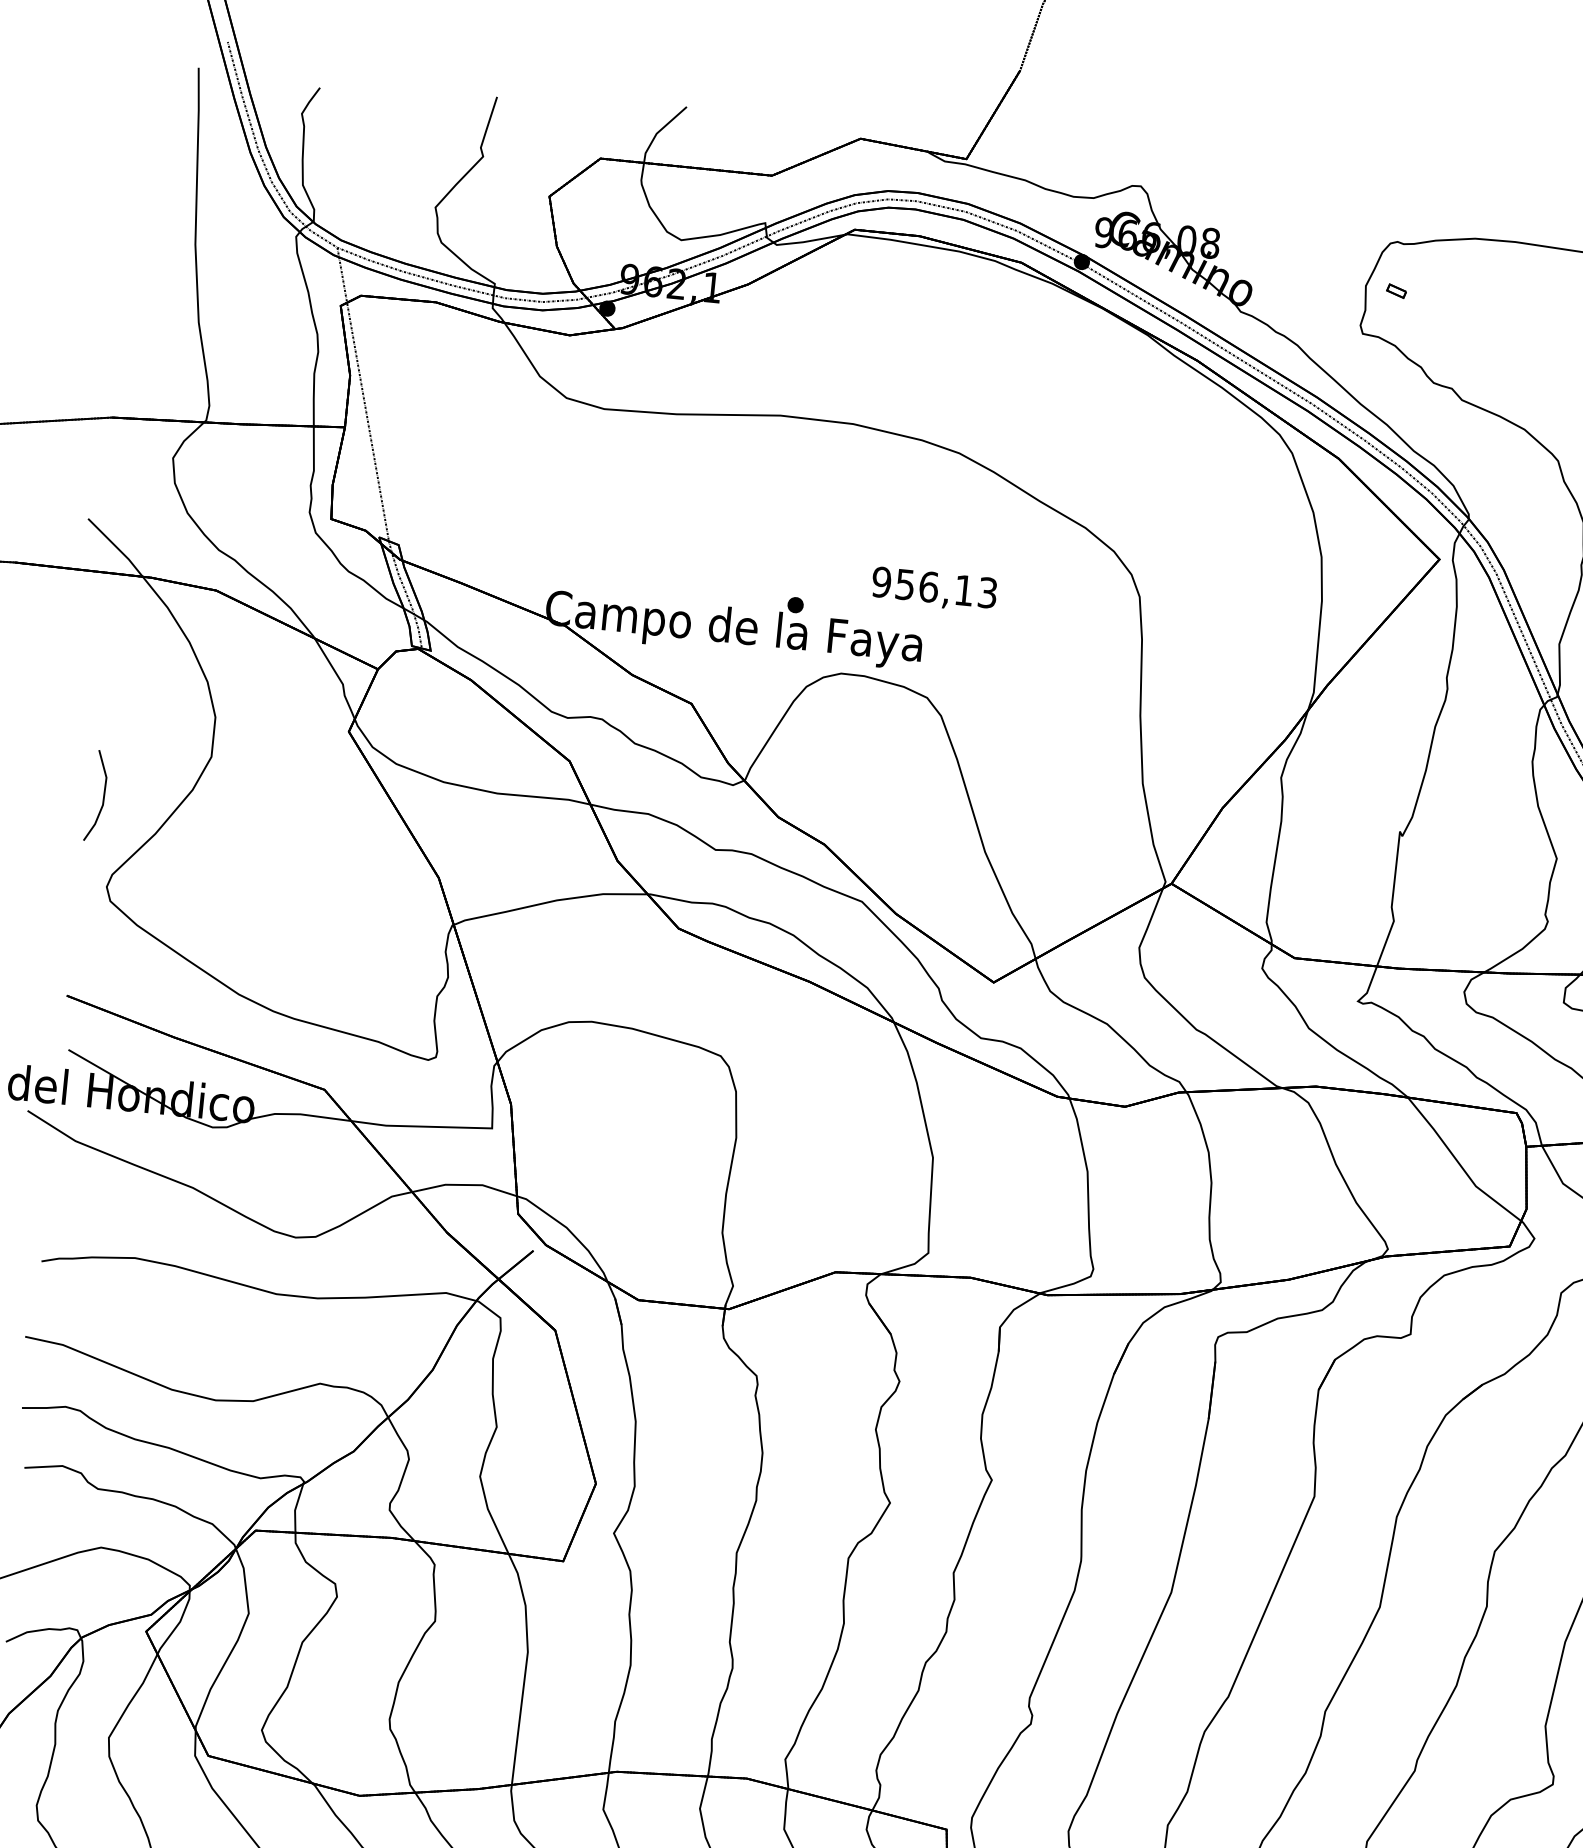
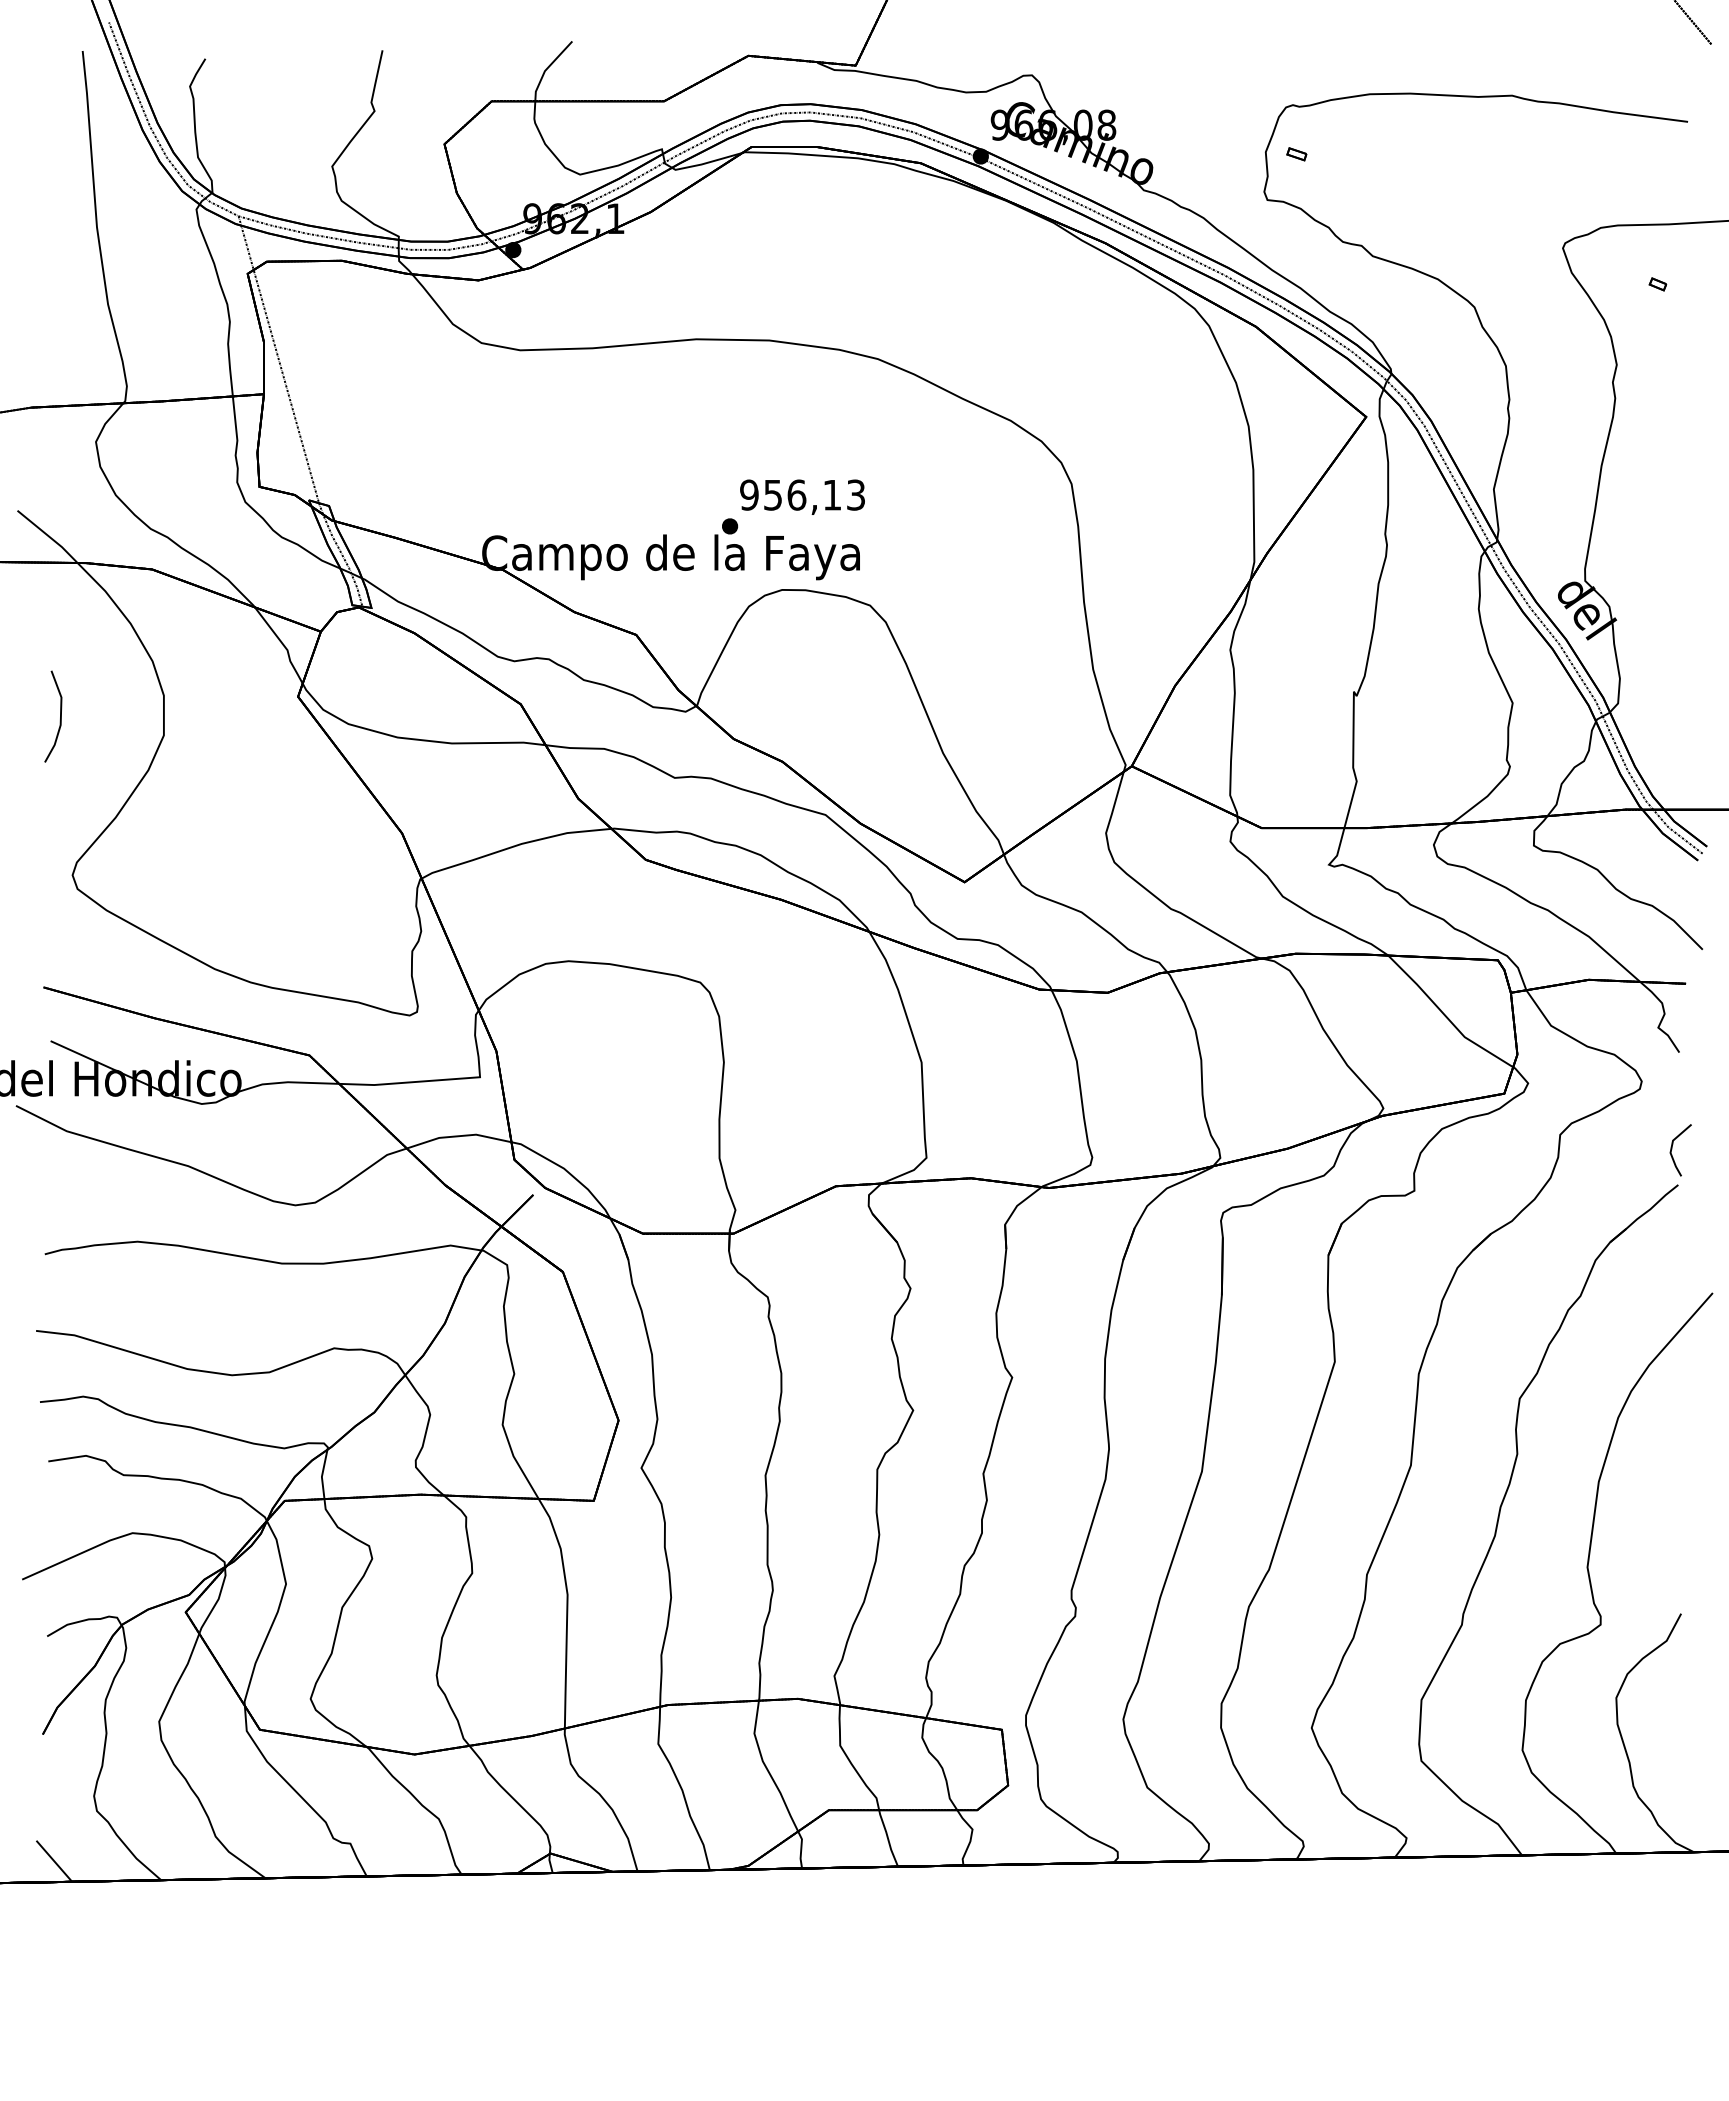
text: (934, 588) -> (802, 496), moved
line: (103, 796) -> (60, 716), moved

